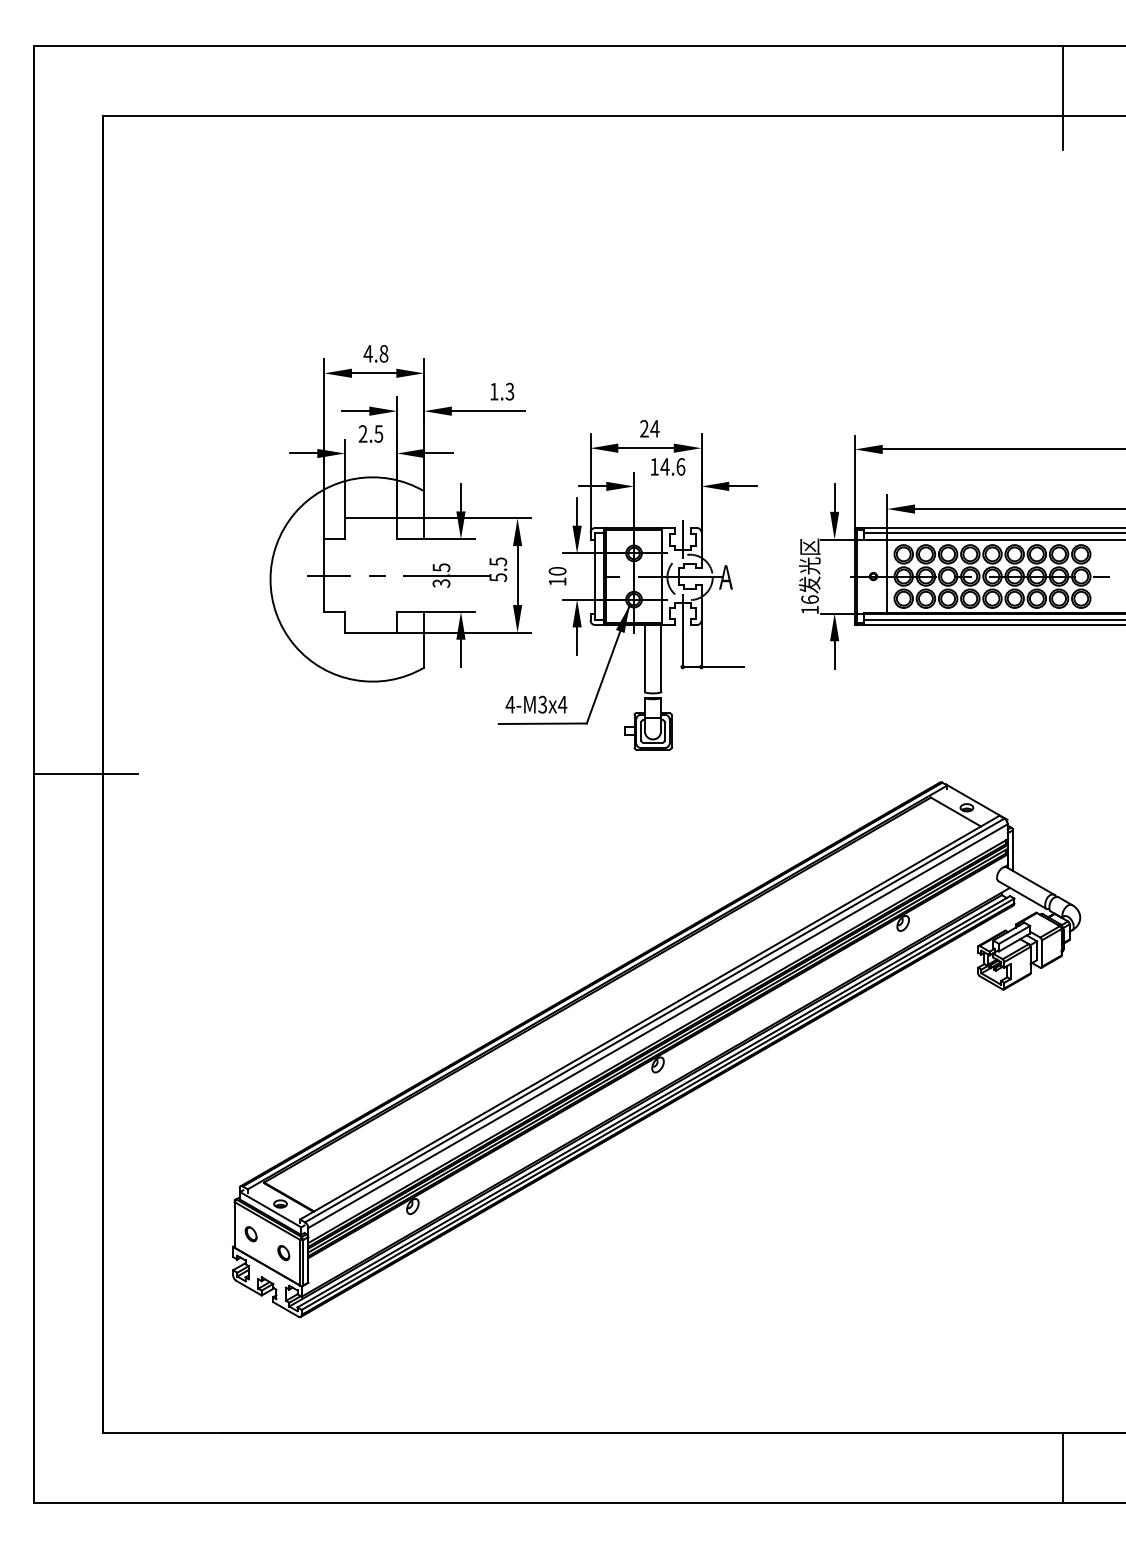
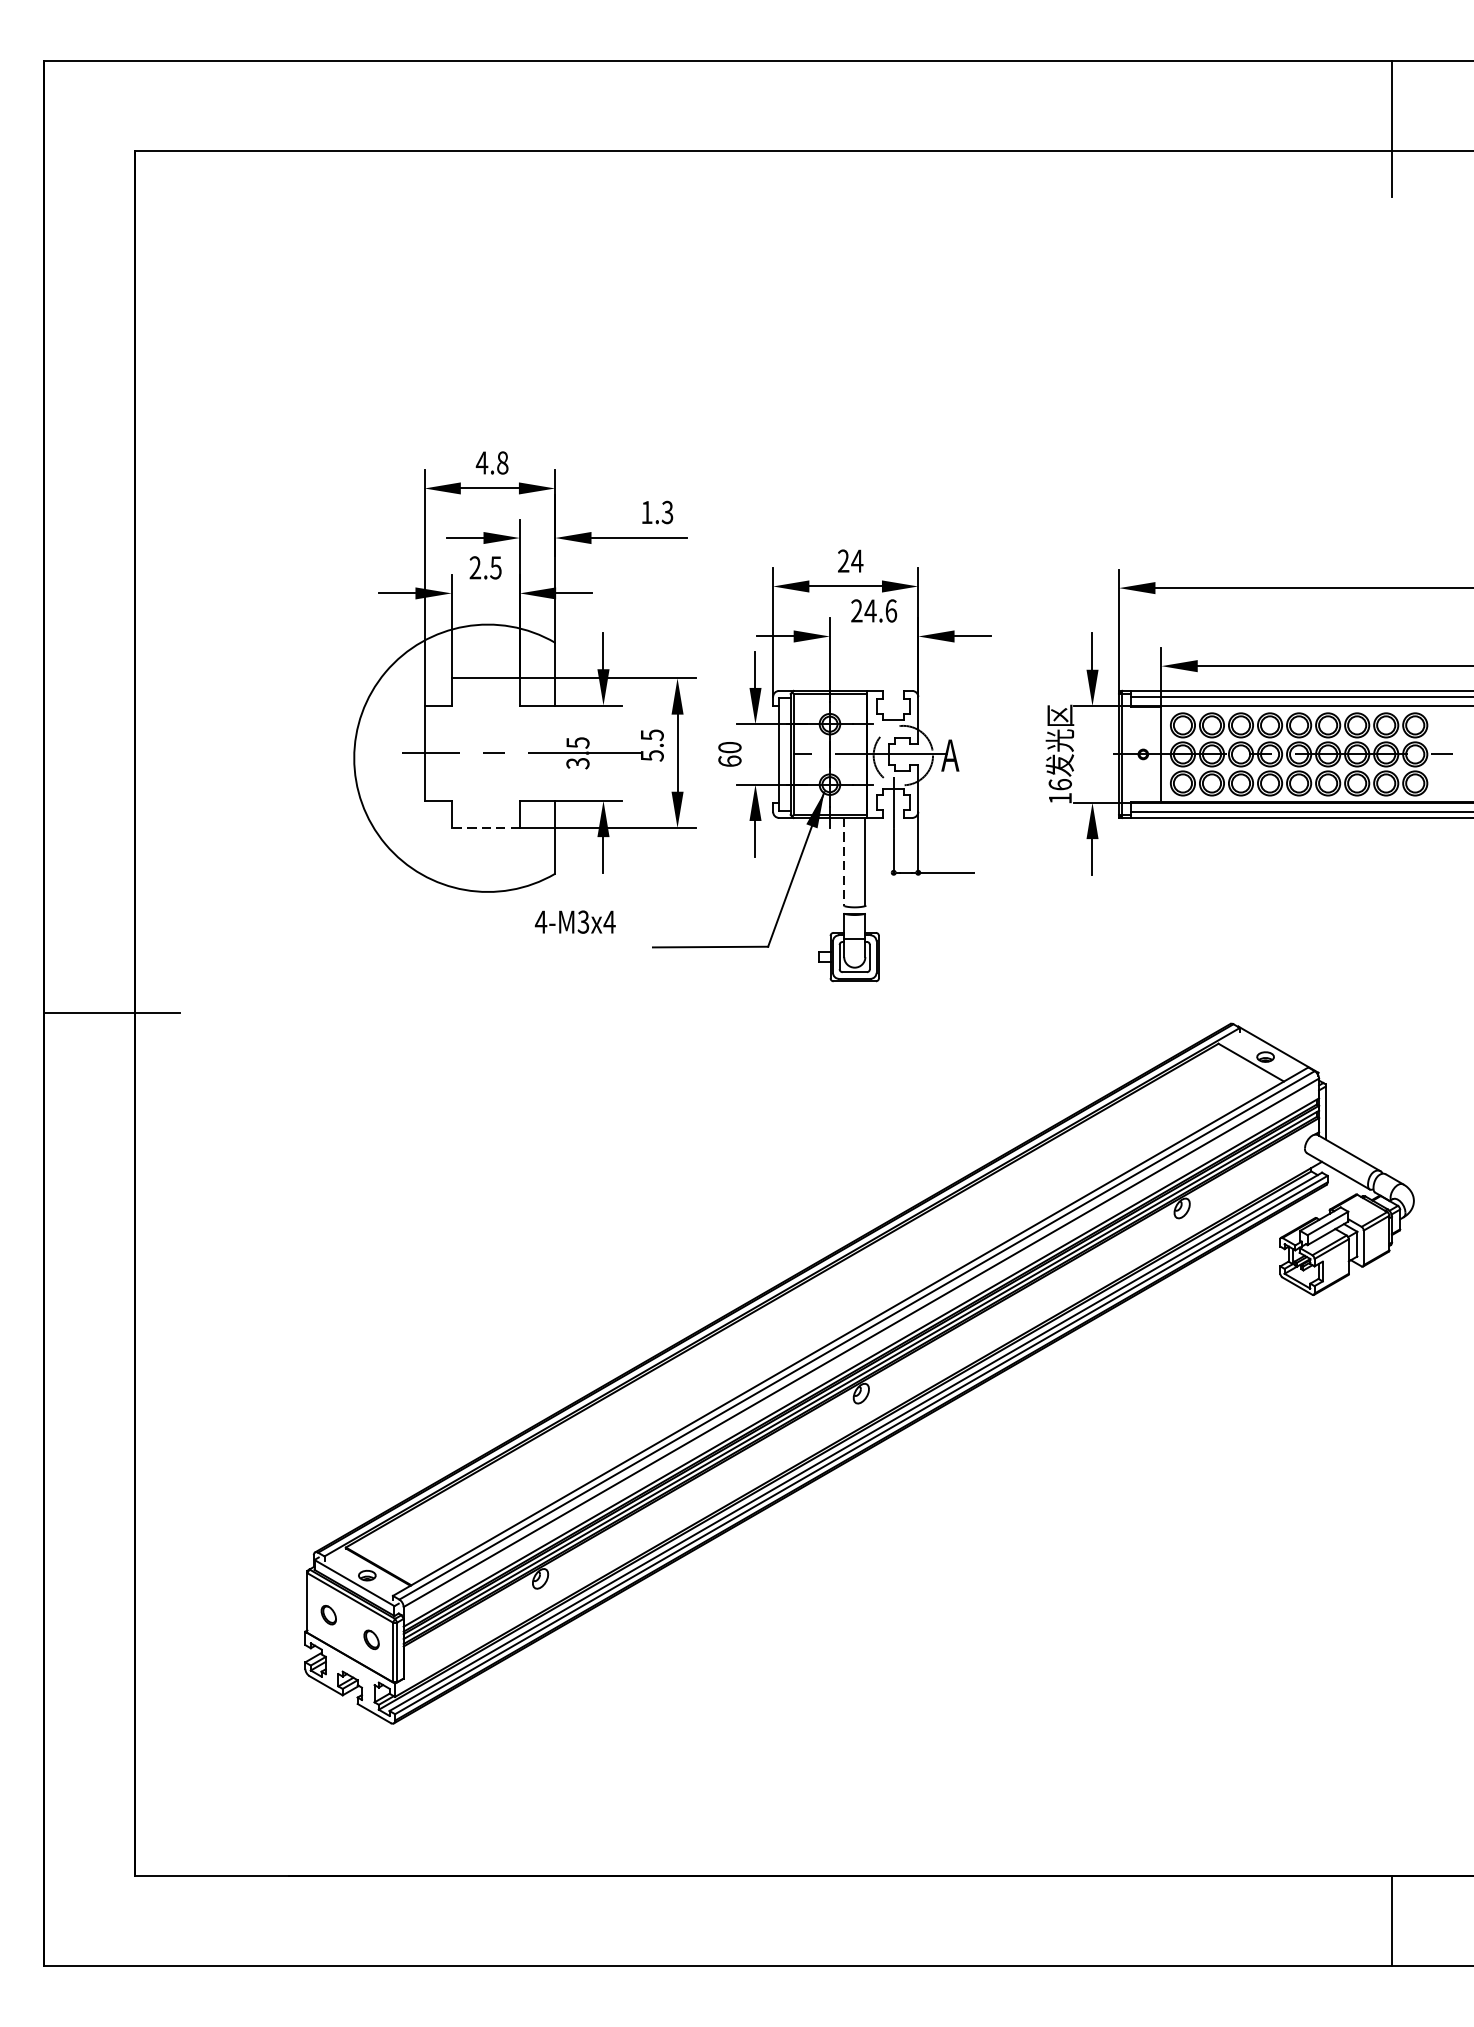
text: (654, 466) -> (856, 610), 14.6 -> 24.6
line: (682, 539) -> (893, 705), removed
text: (557, 581) -> (729, 760), 10 -> 60
line: (370, 632) -> (485, 827), solid -> dashed
line: (644, 658) -> (843, 861), solid -> dashed
text: (536, 704) -> (575, 921), moved

